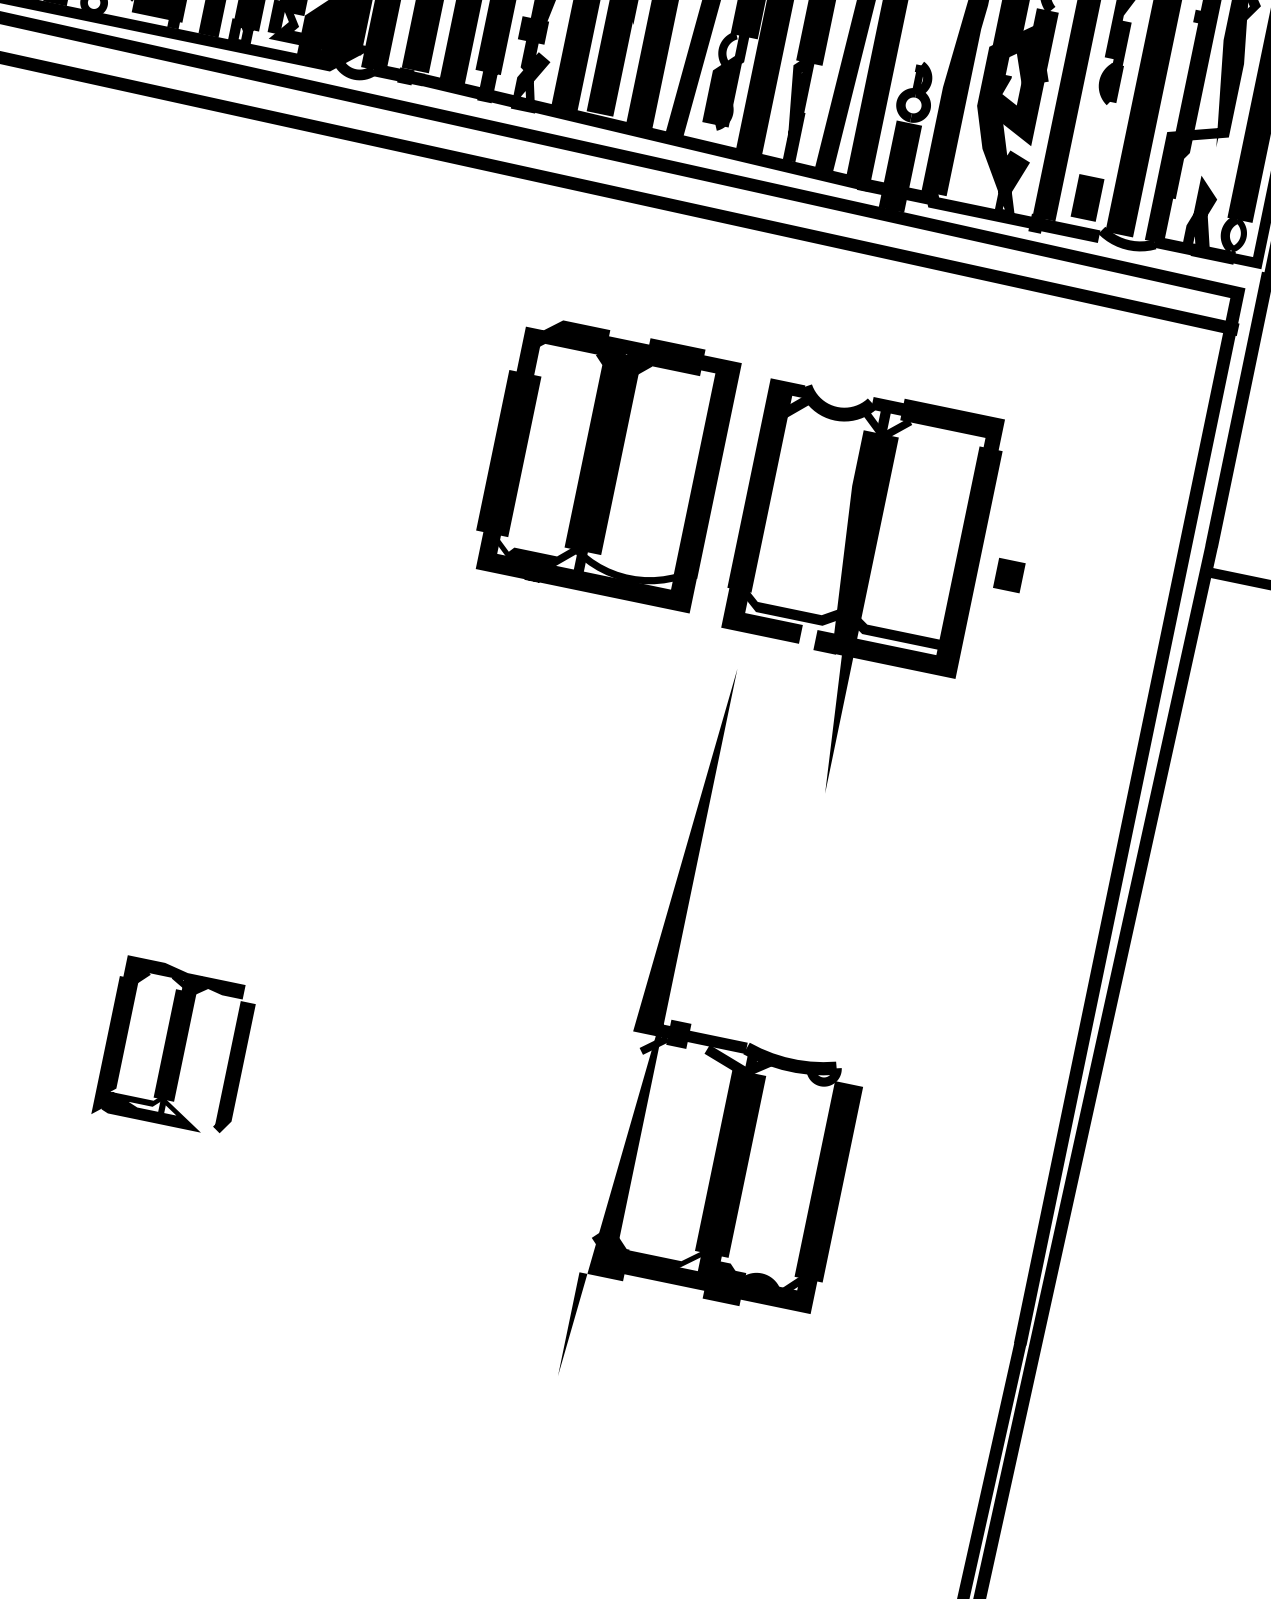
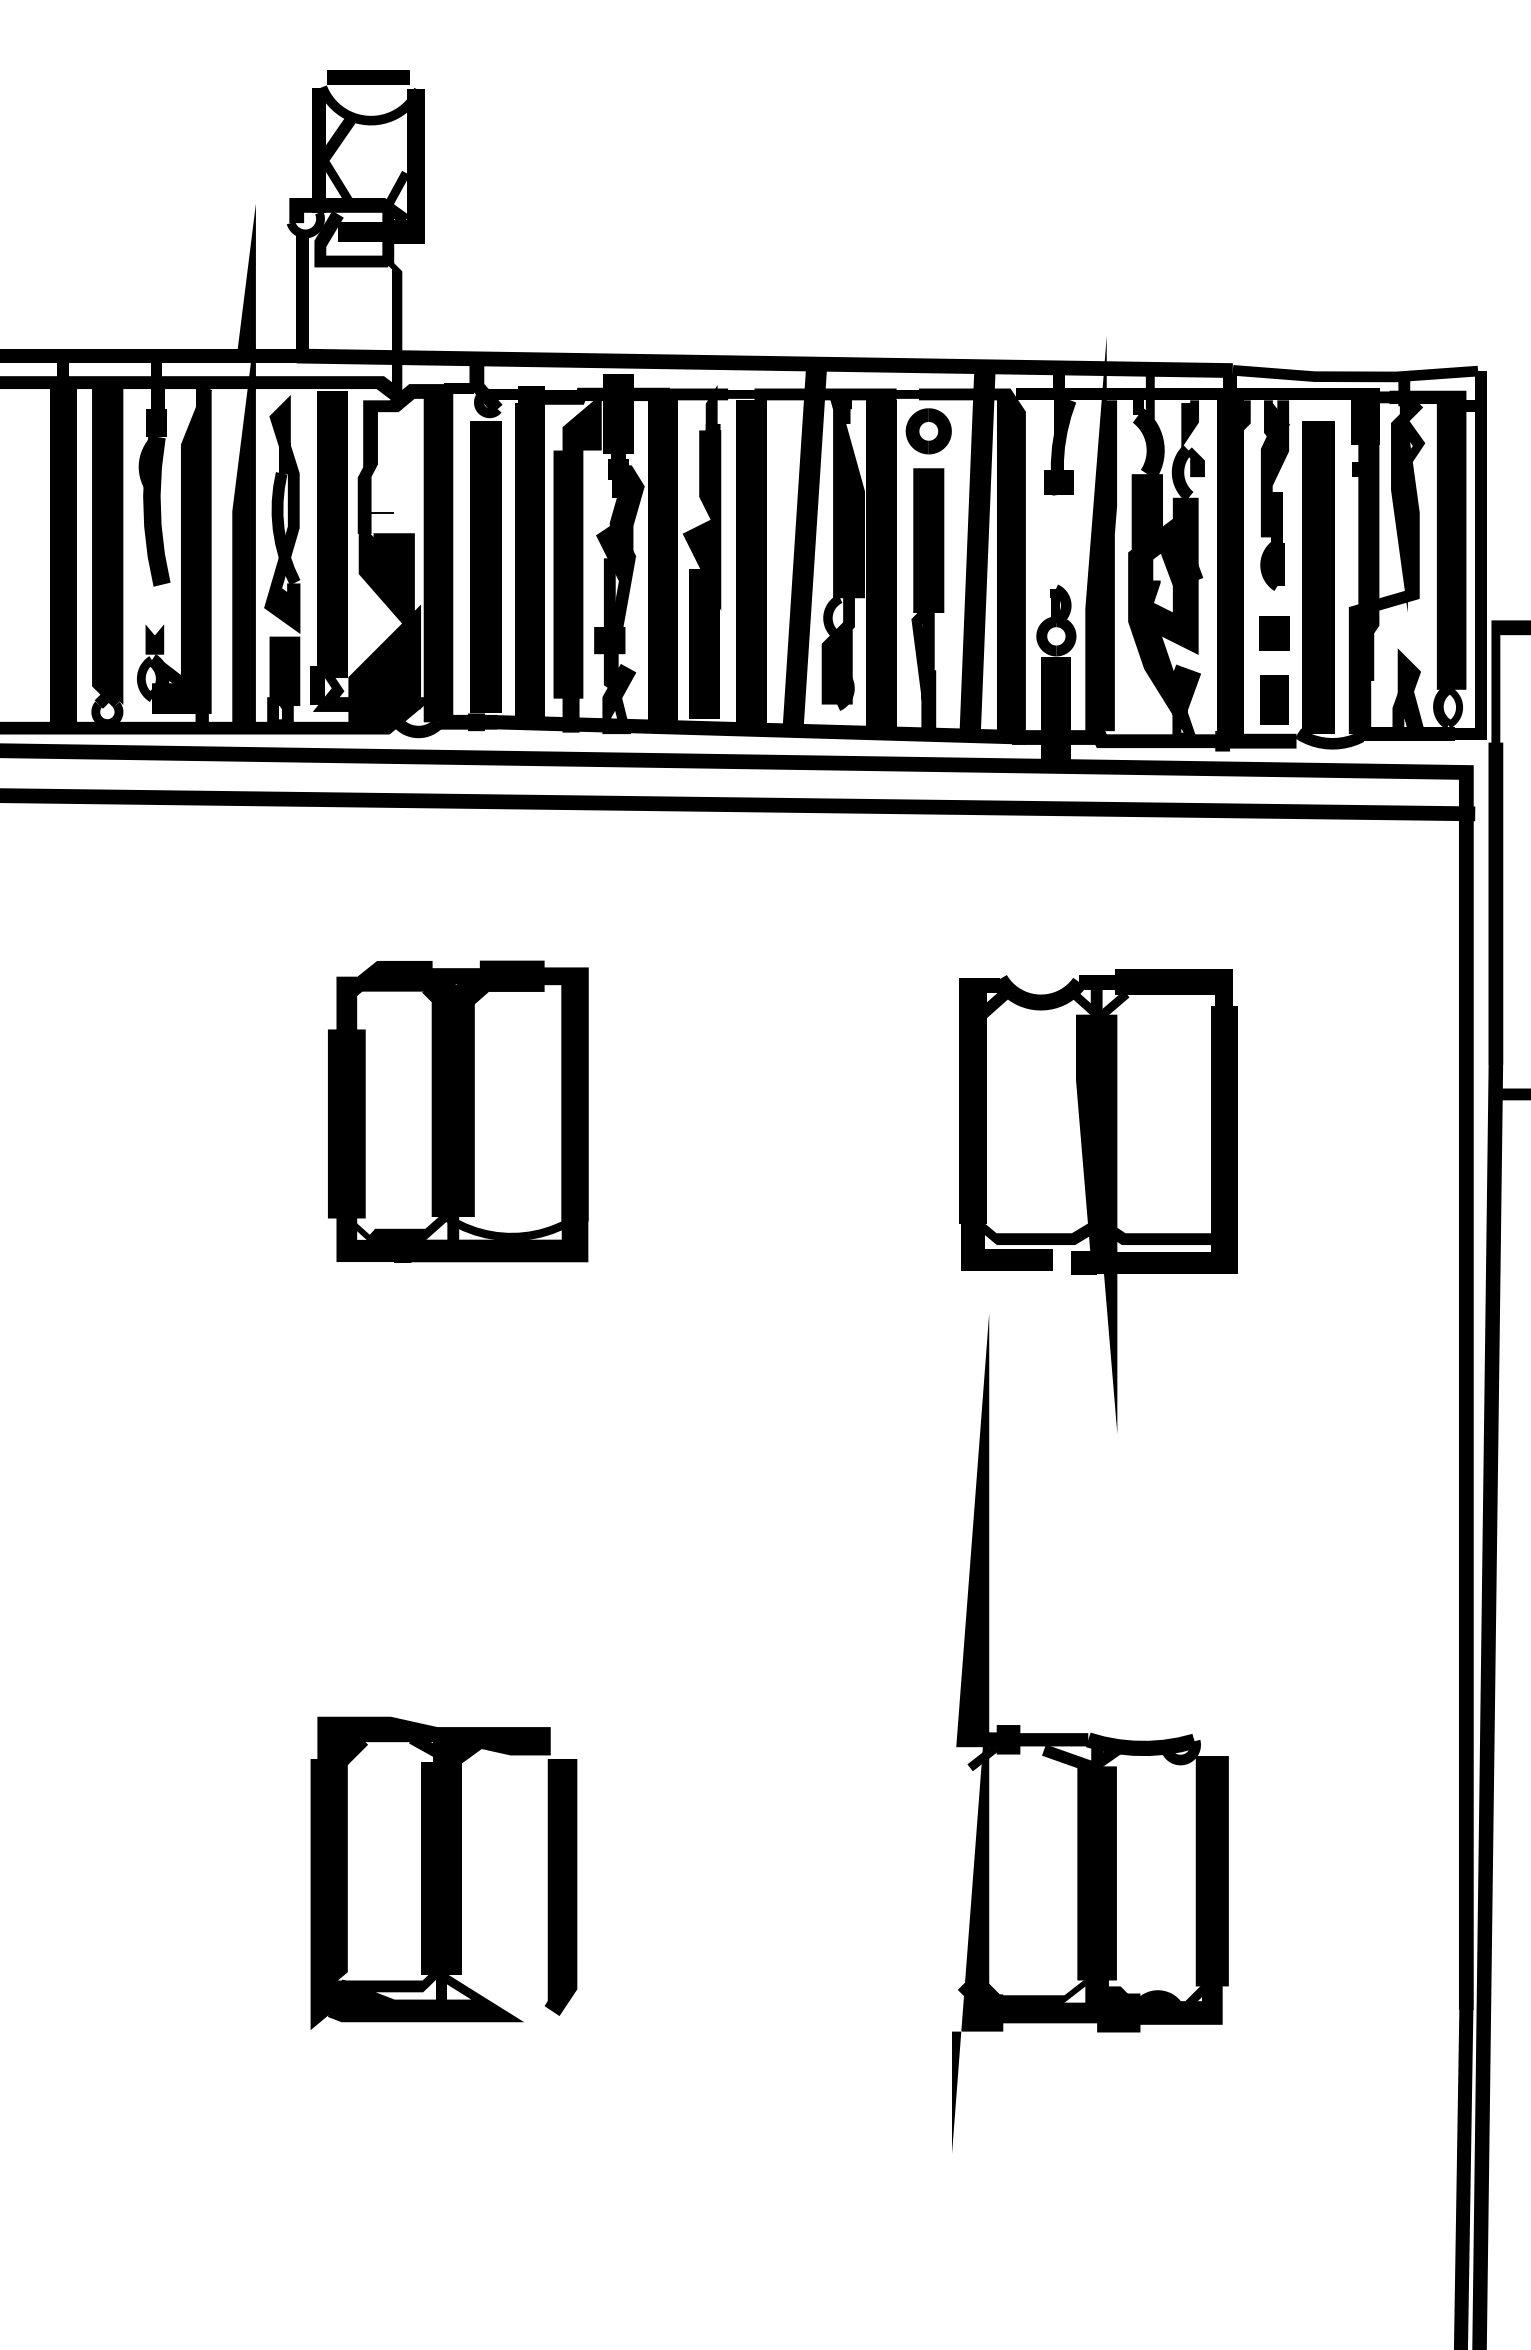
part: (605, 462) -> (458, 1111), moved
line: (1009, 575) -> (1274, 633), moved
part: (175, 1047) -> (443, 1872), size x1.67

